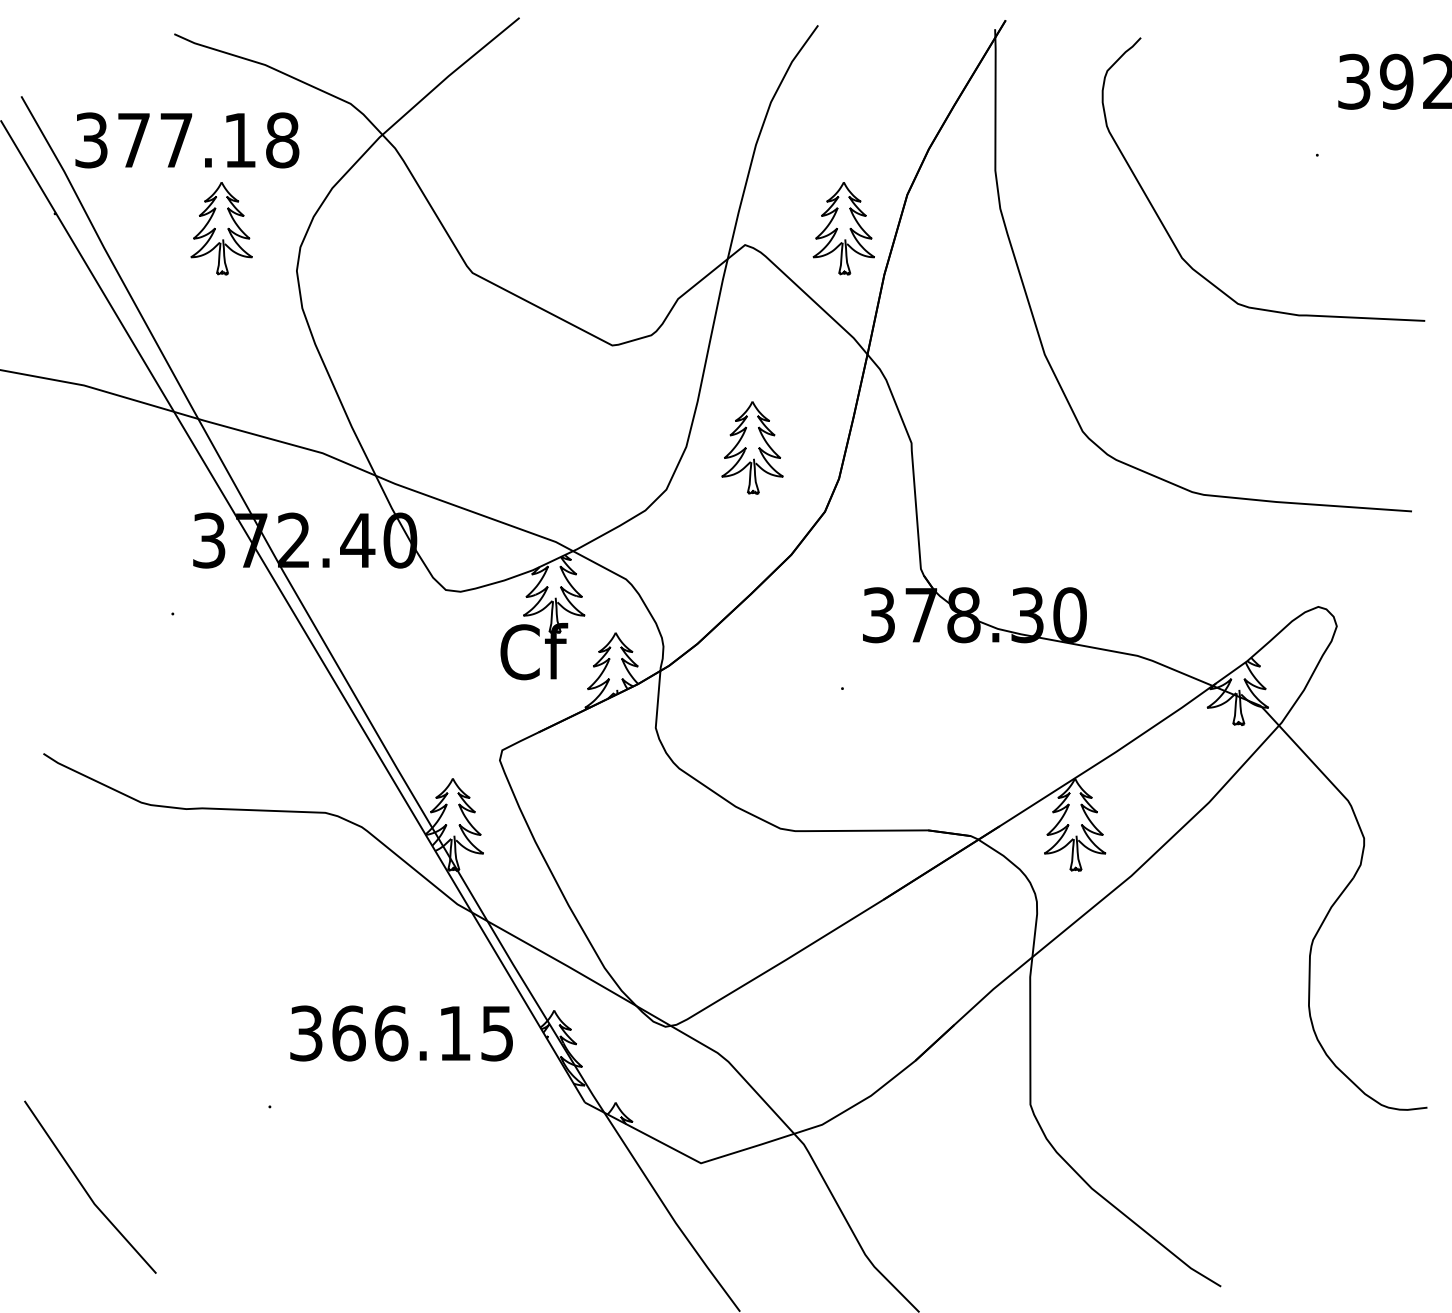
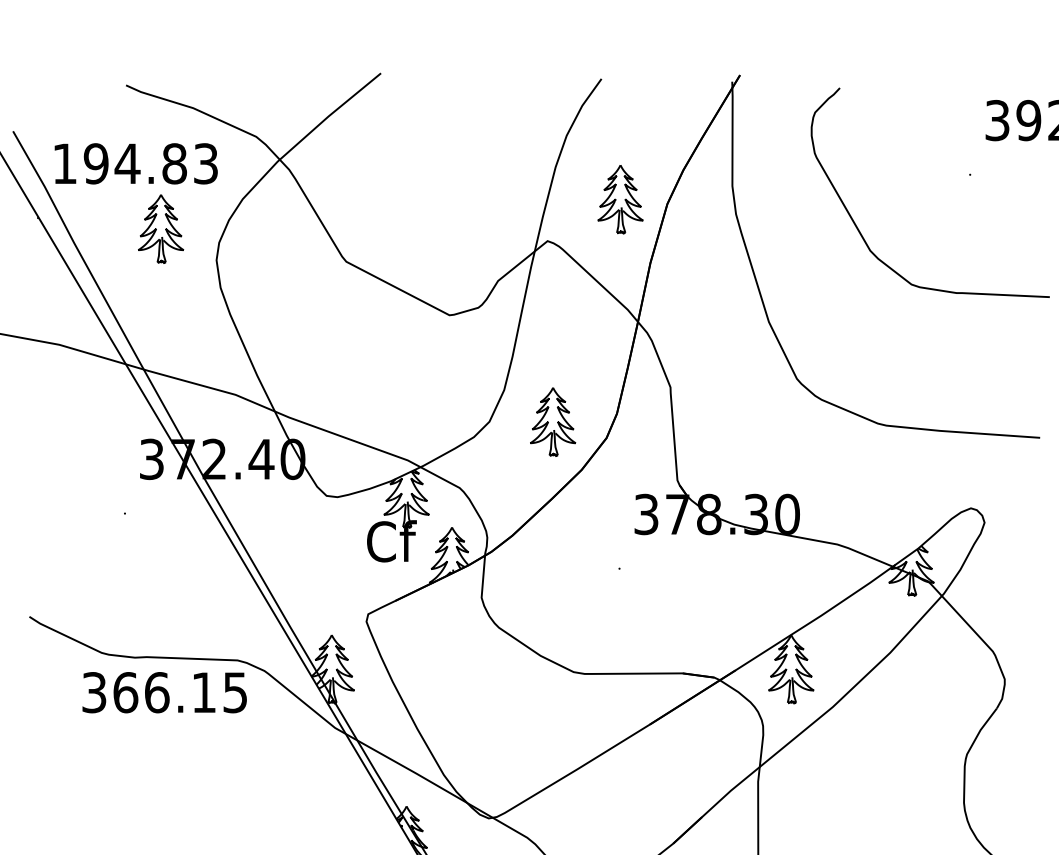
text: (187, 140) -> (135, 163), 377.18 -> 194.83
part: (843, 228) -> (620, 199), moved
part: (752, 447) -> (553, 421), moved
text: (401, 1033) -> (164, 692), moved

